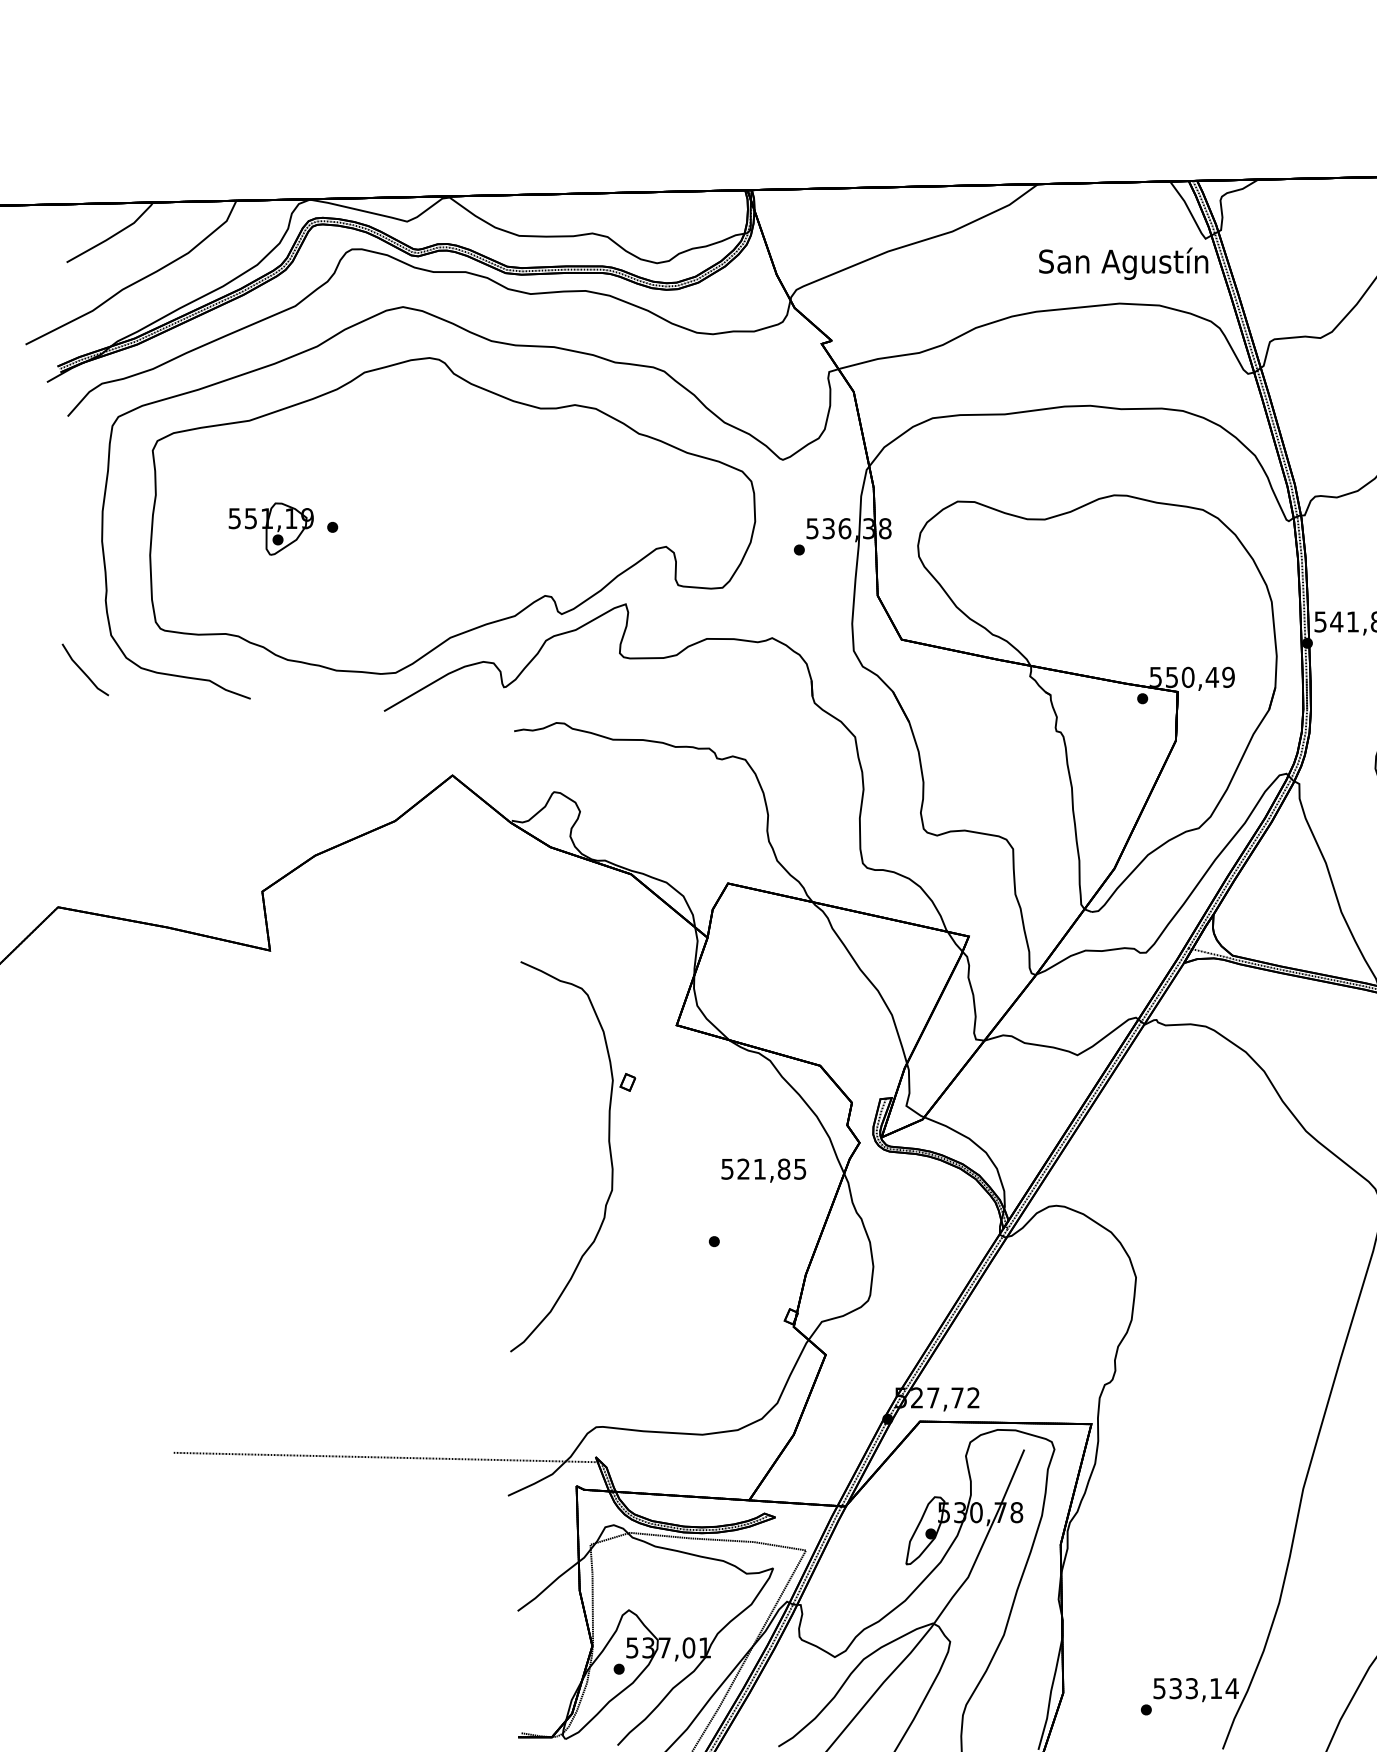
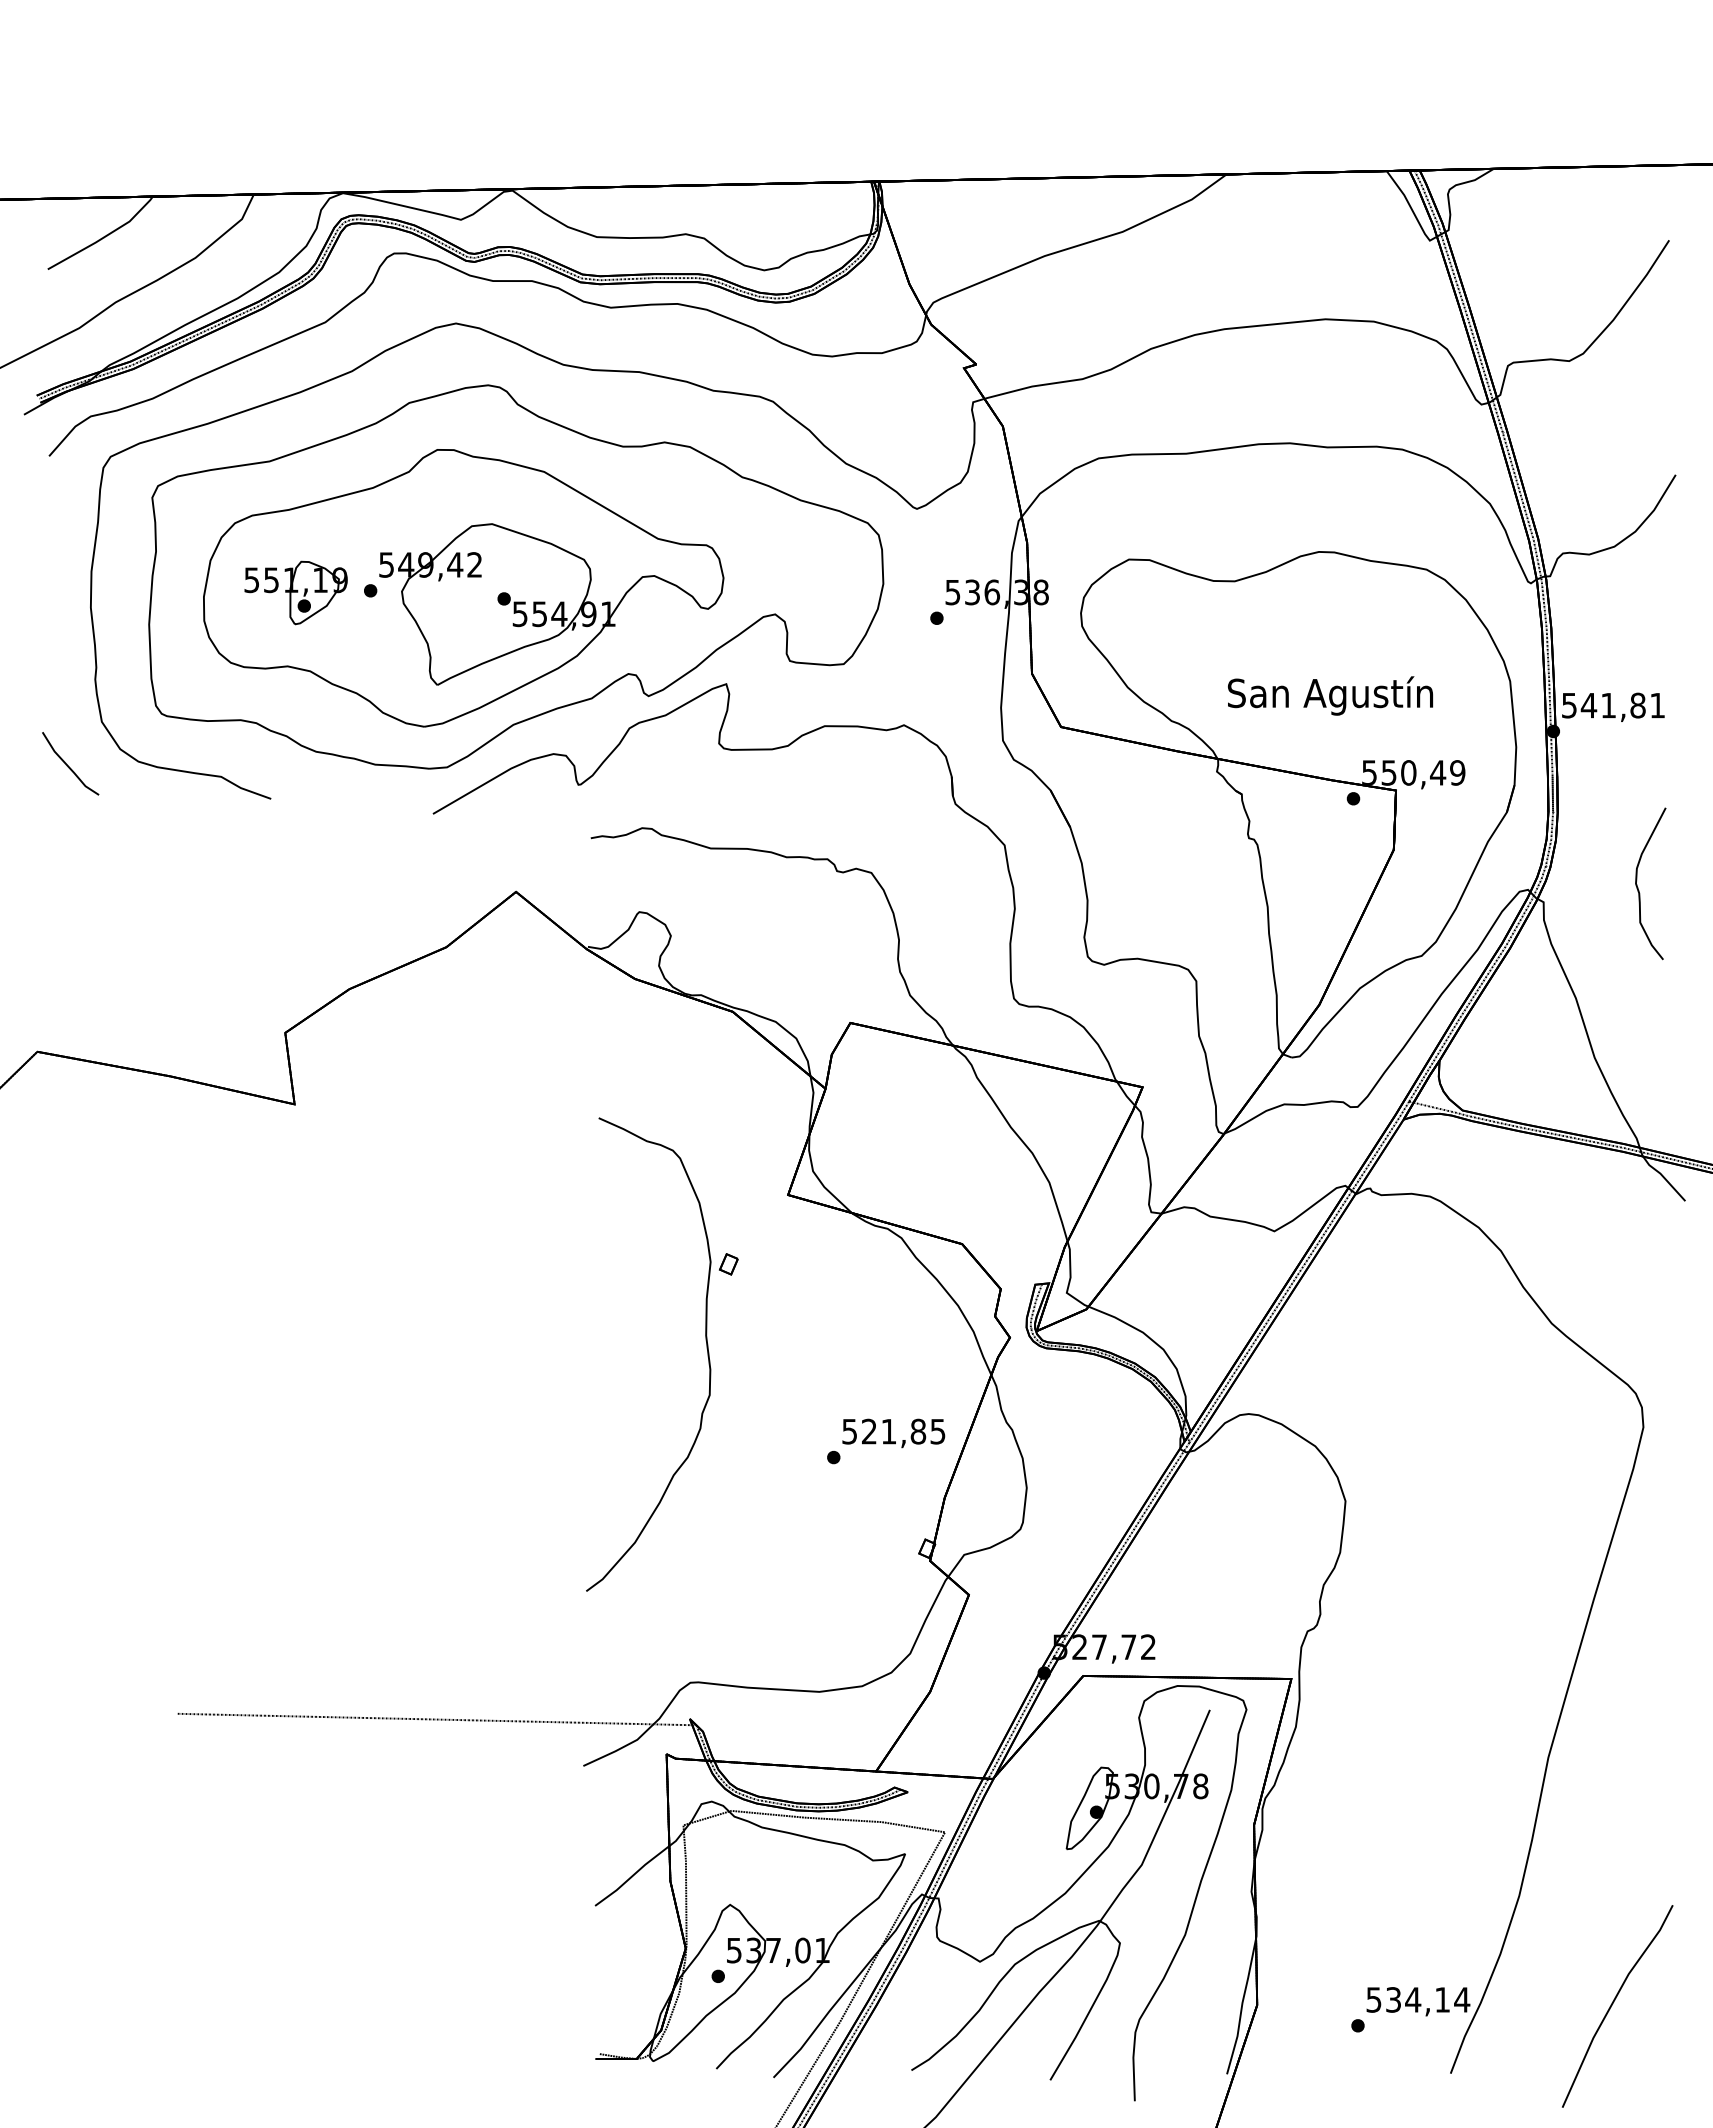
text: (1123, 263) -> (1330, 695), moved
part: (409, 525) -> (463, 588), added
text: (763, 1170) -> (893, 1433), moved
text: (1192, 1688) -> (1413, 1999), 533,14 -> 534,14

